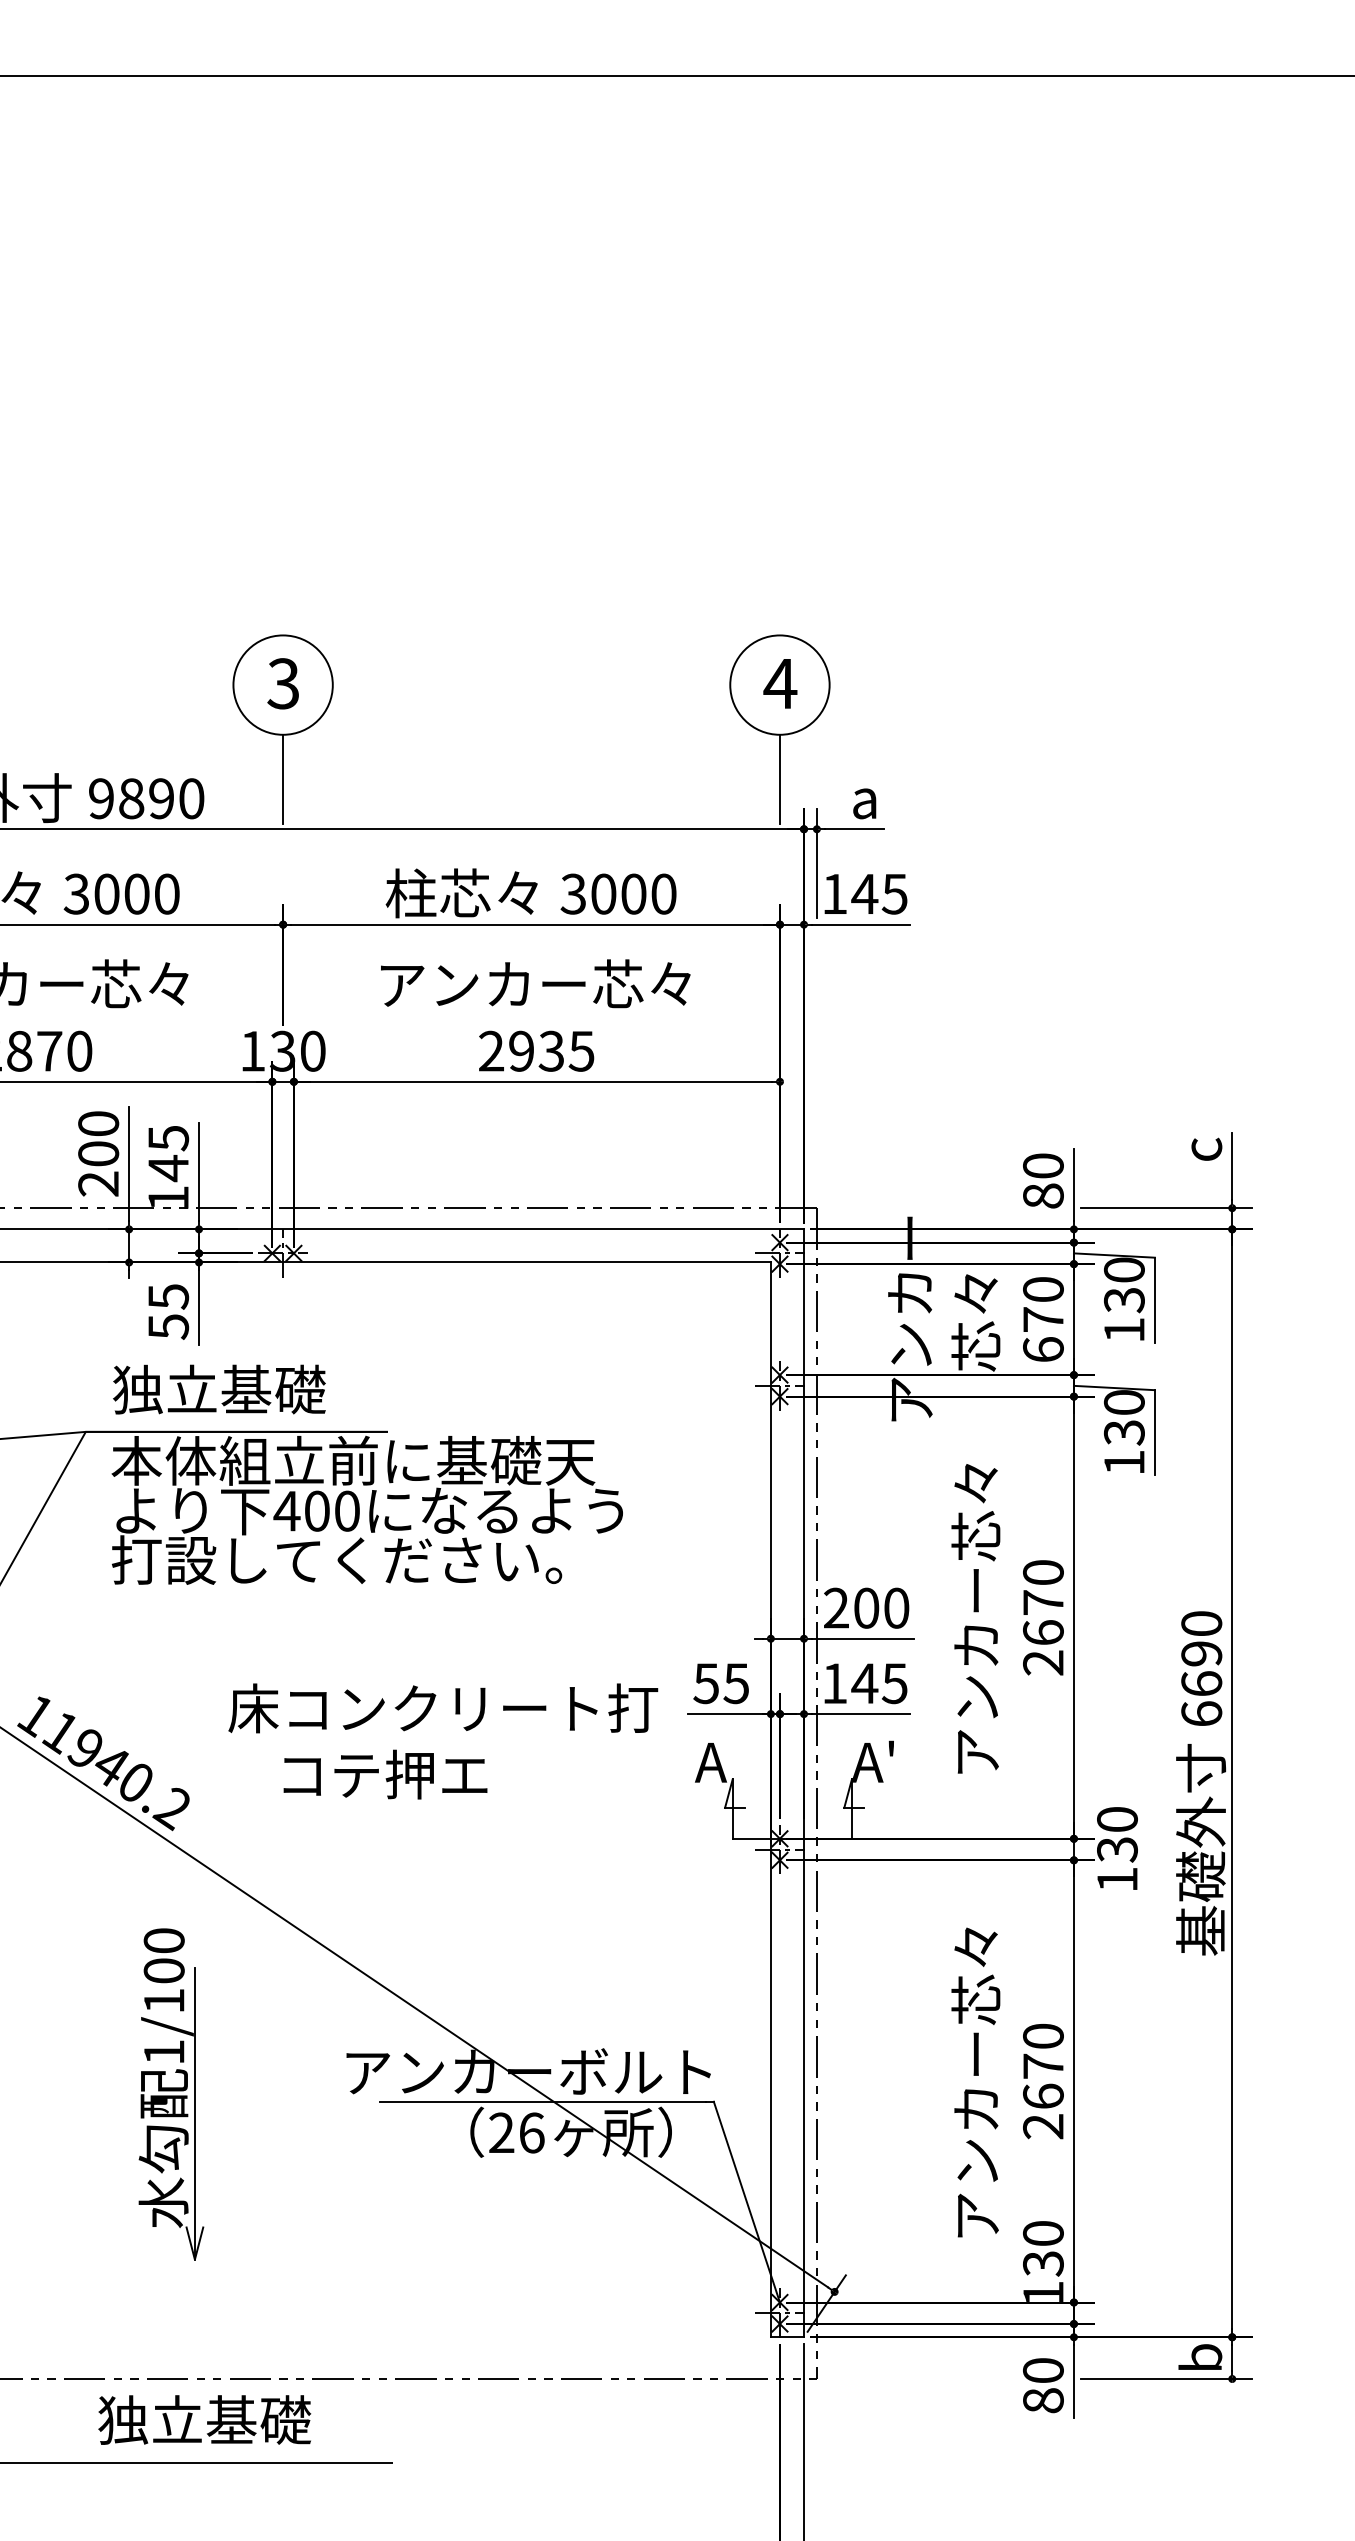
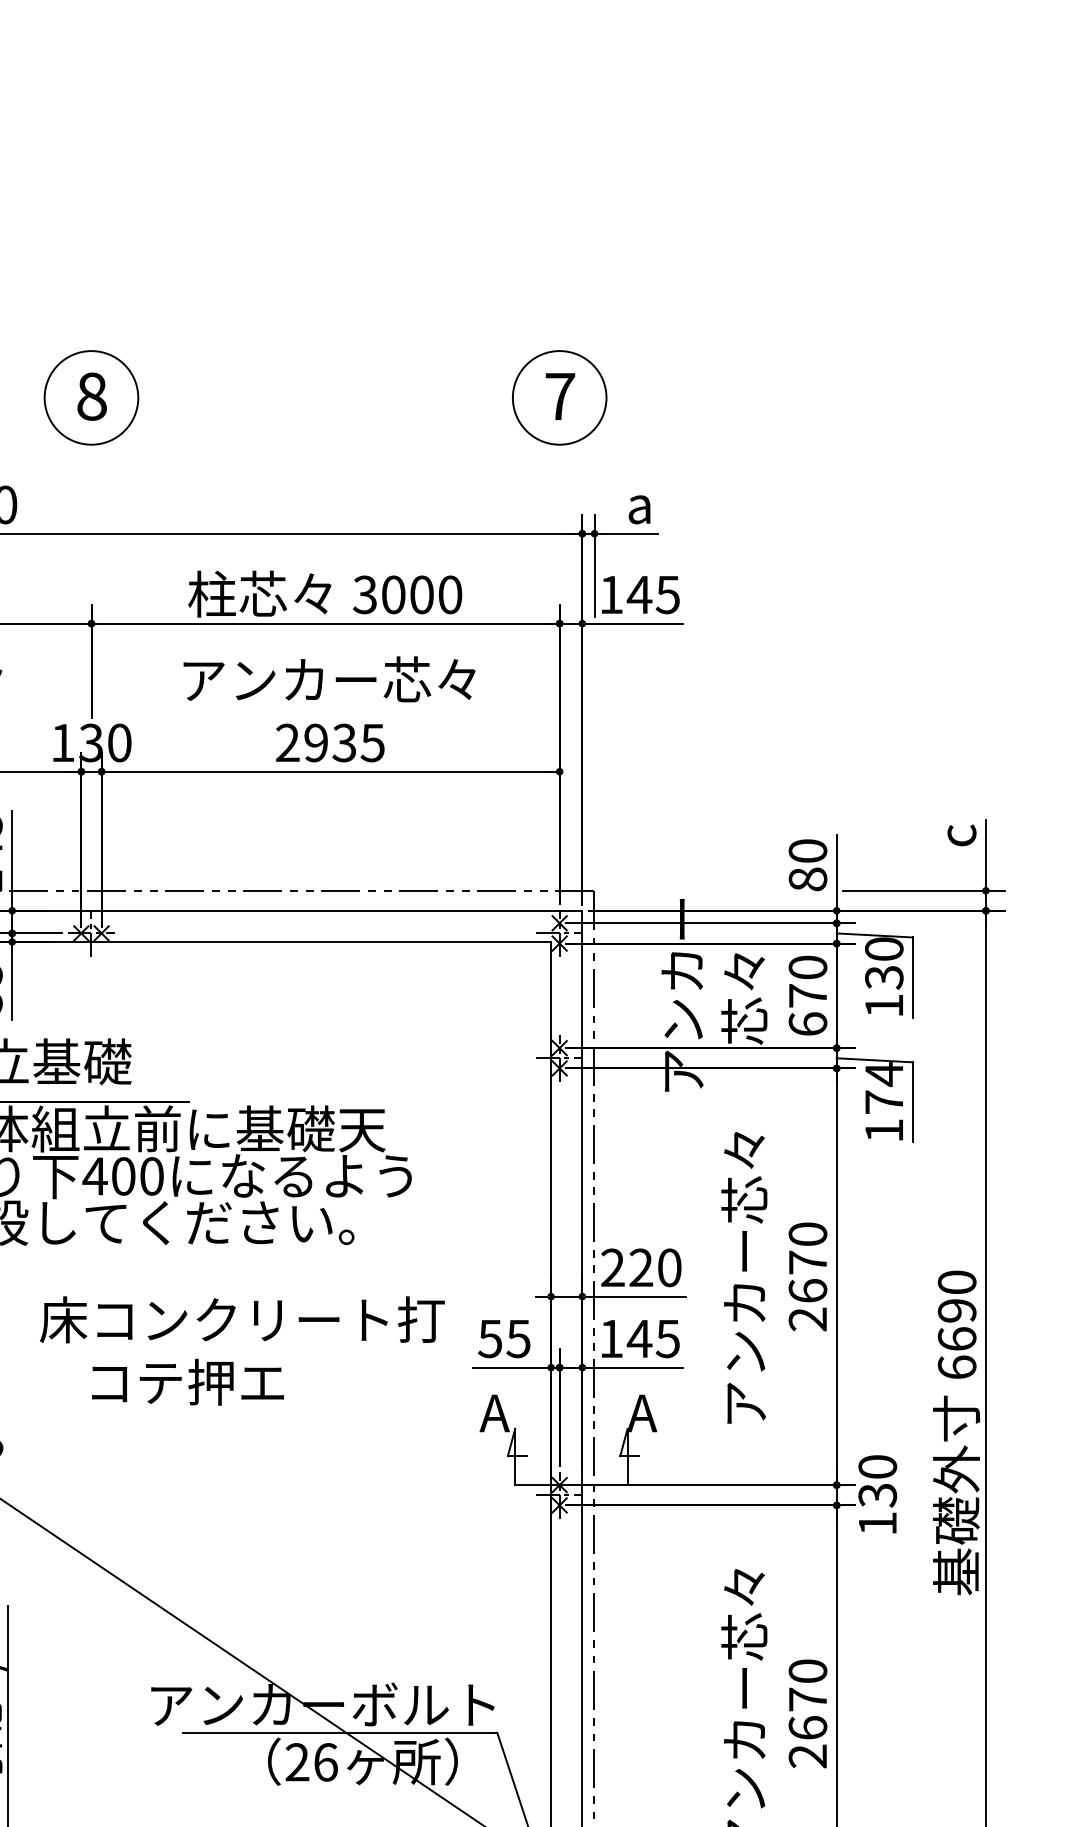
text: (283, 683) -> (91, 396), 3 -> 8
text: (780, 683) -> (560, 396), 4 -> 7
line: (283, 779) -> (91, 486), removed
line: (779, 779) -> (559, 486), removed
text: (1123, 1417) -> (883, 1088), 130 -> 174
text: (866, 1607) -> (641, 1267), 200 -> 220
text: (443, 1741) -> (242, 1351), moved
text: (890, 1748) -> (663, 1400), A' -> A

